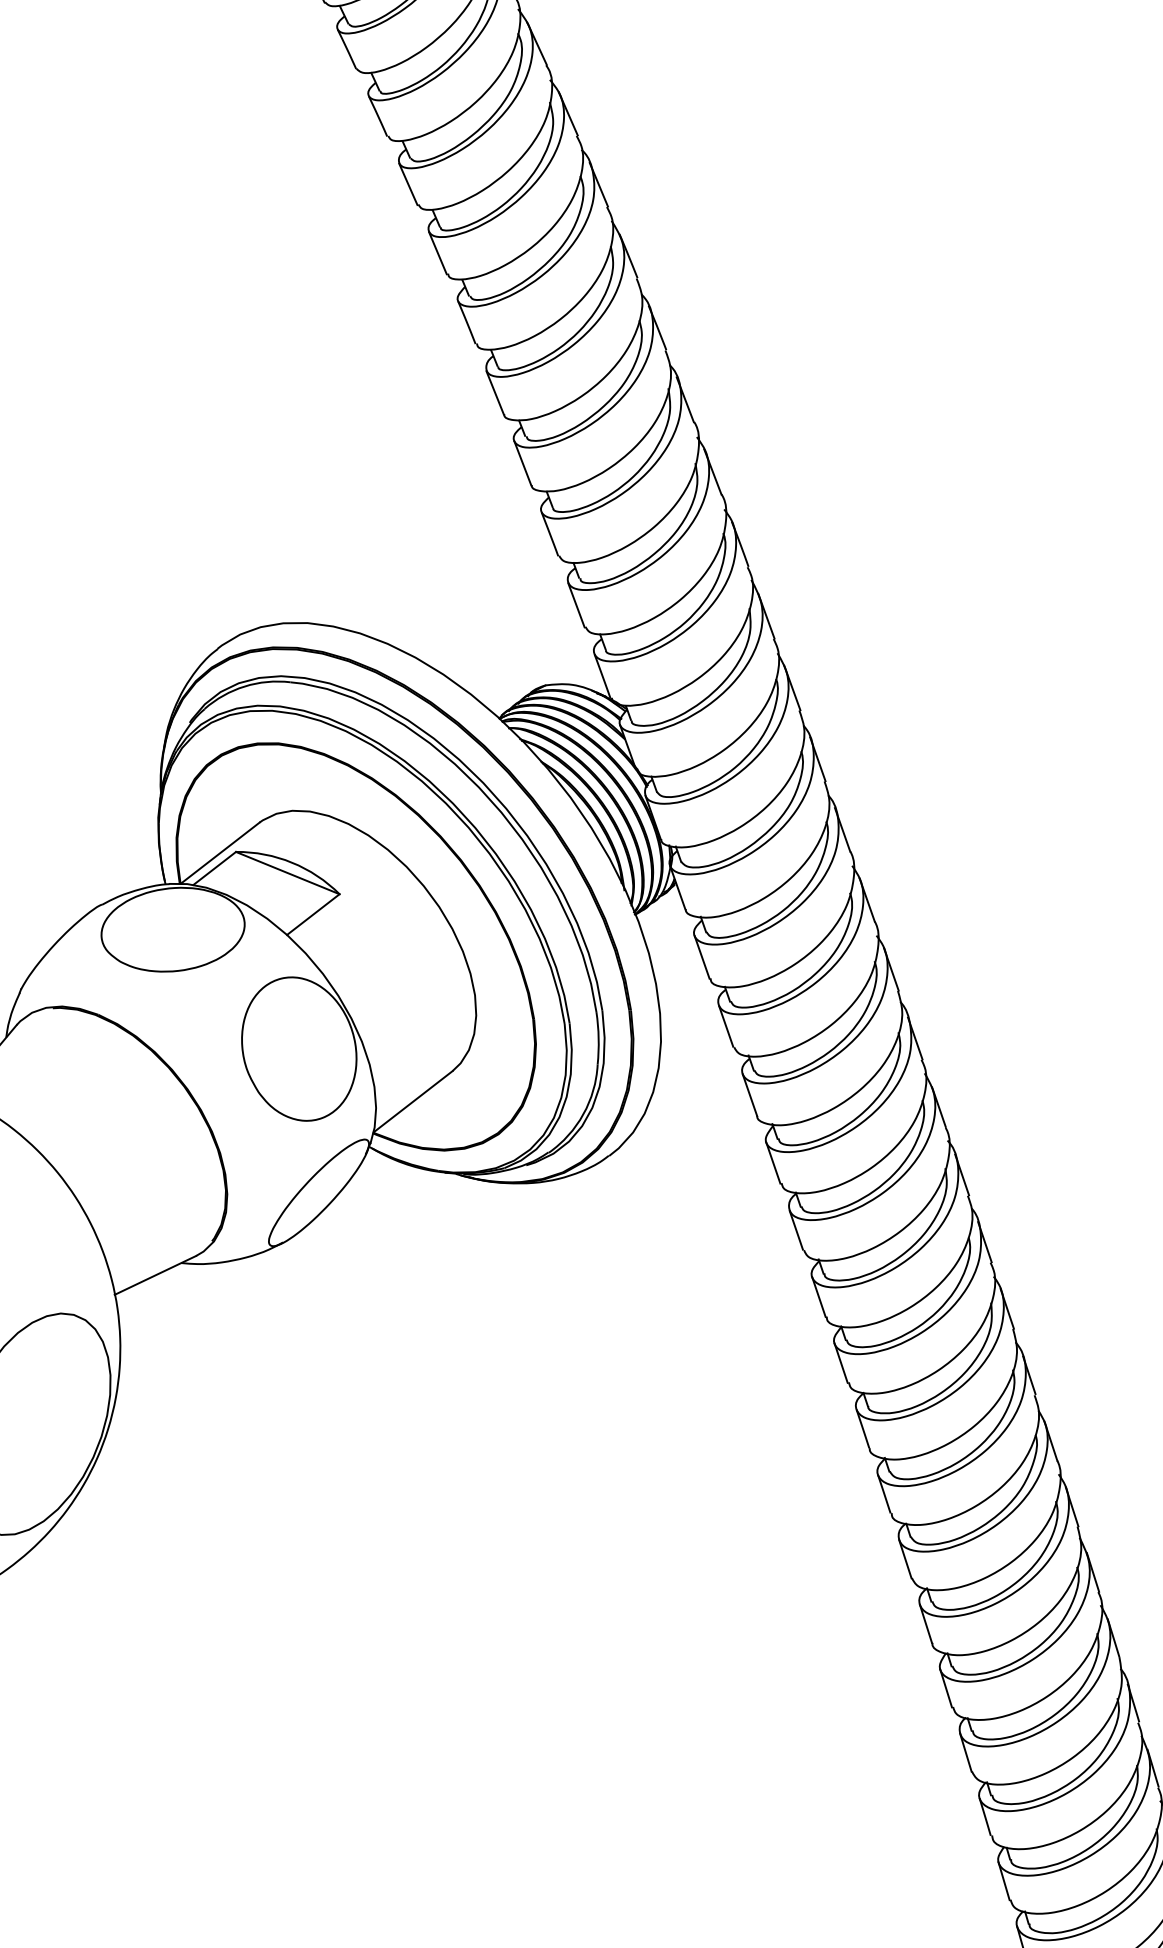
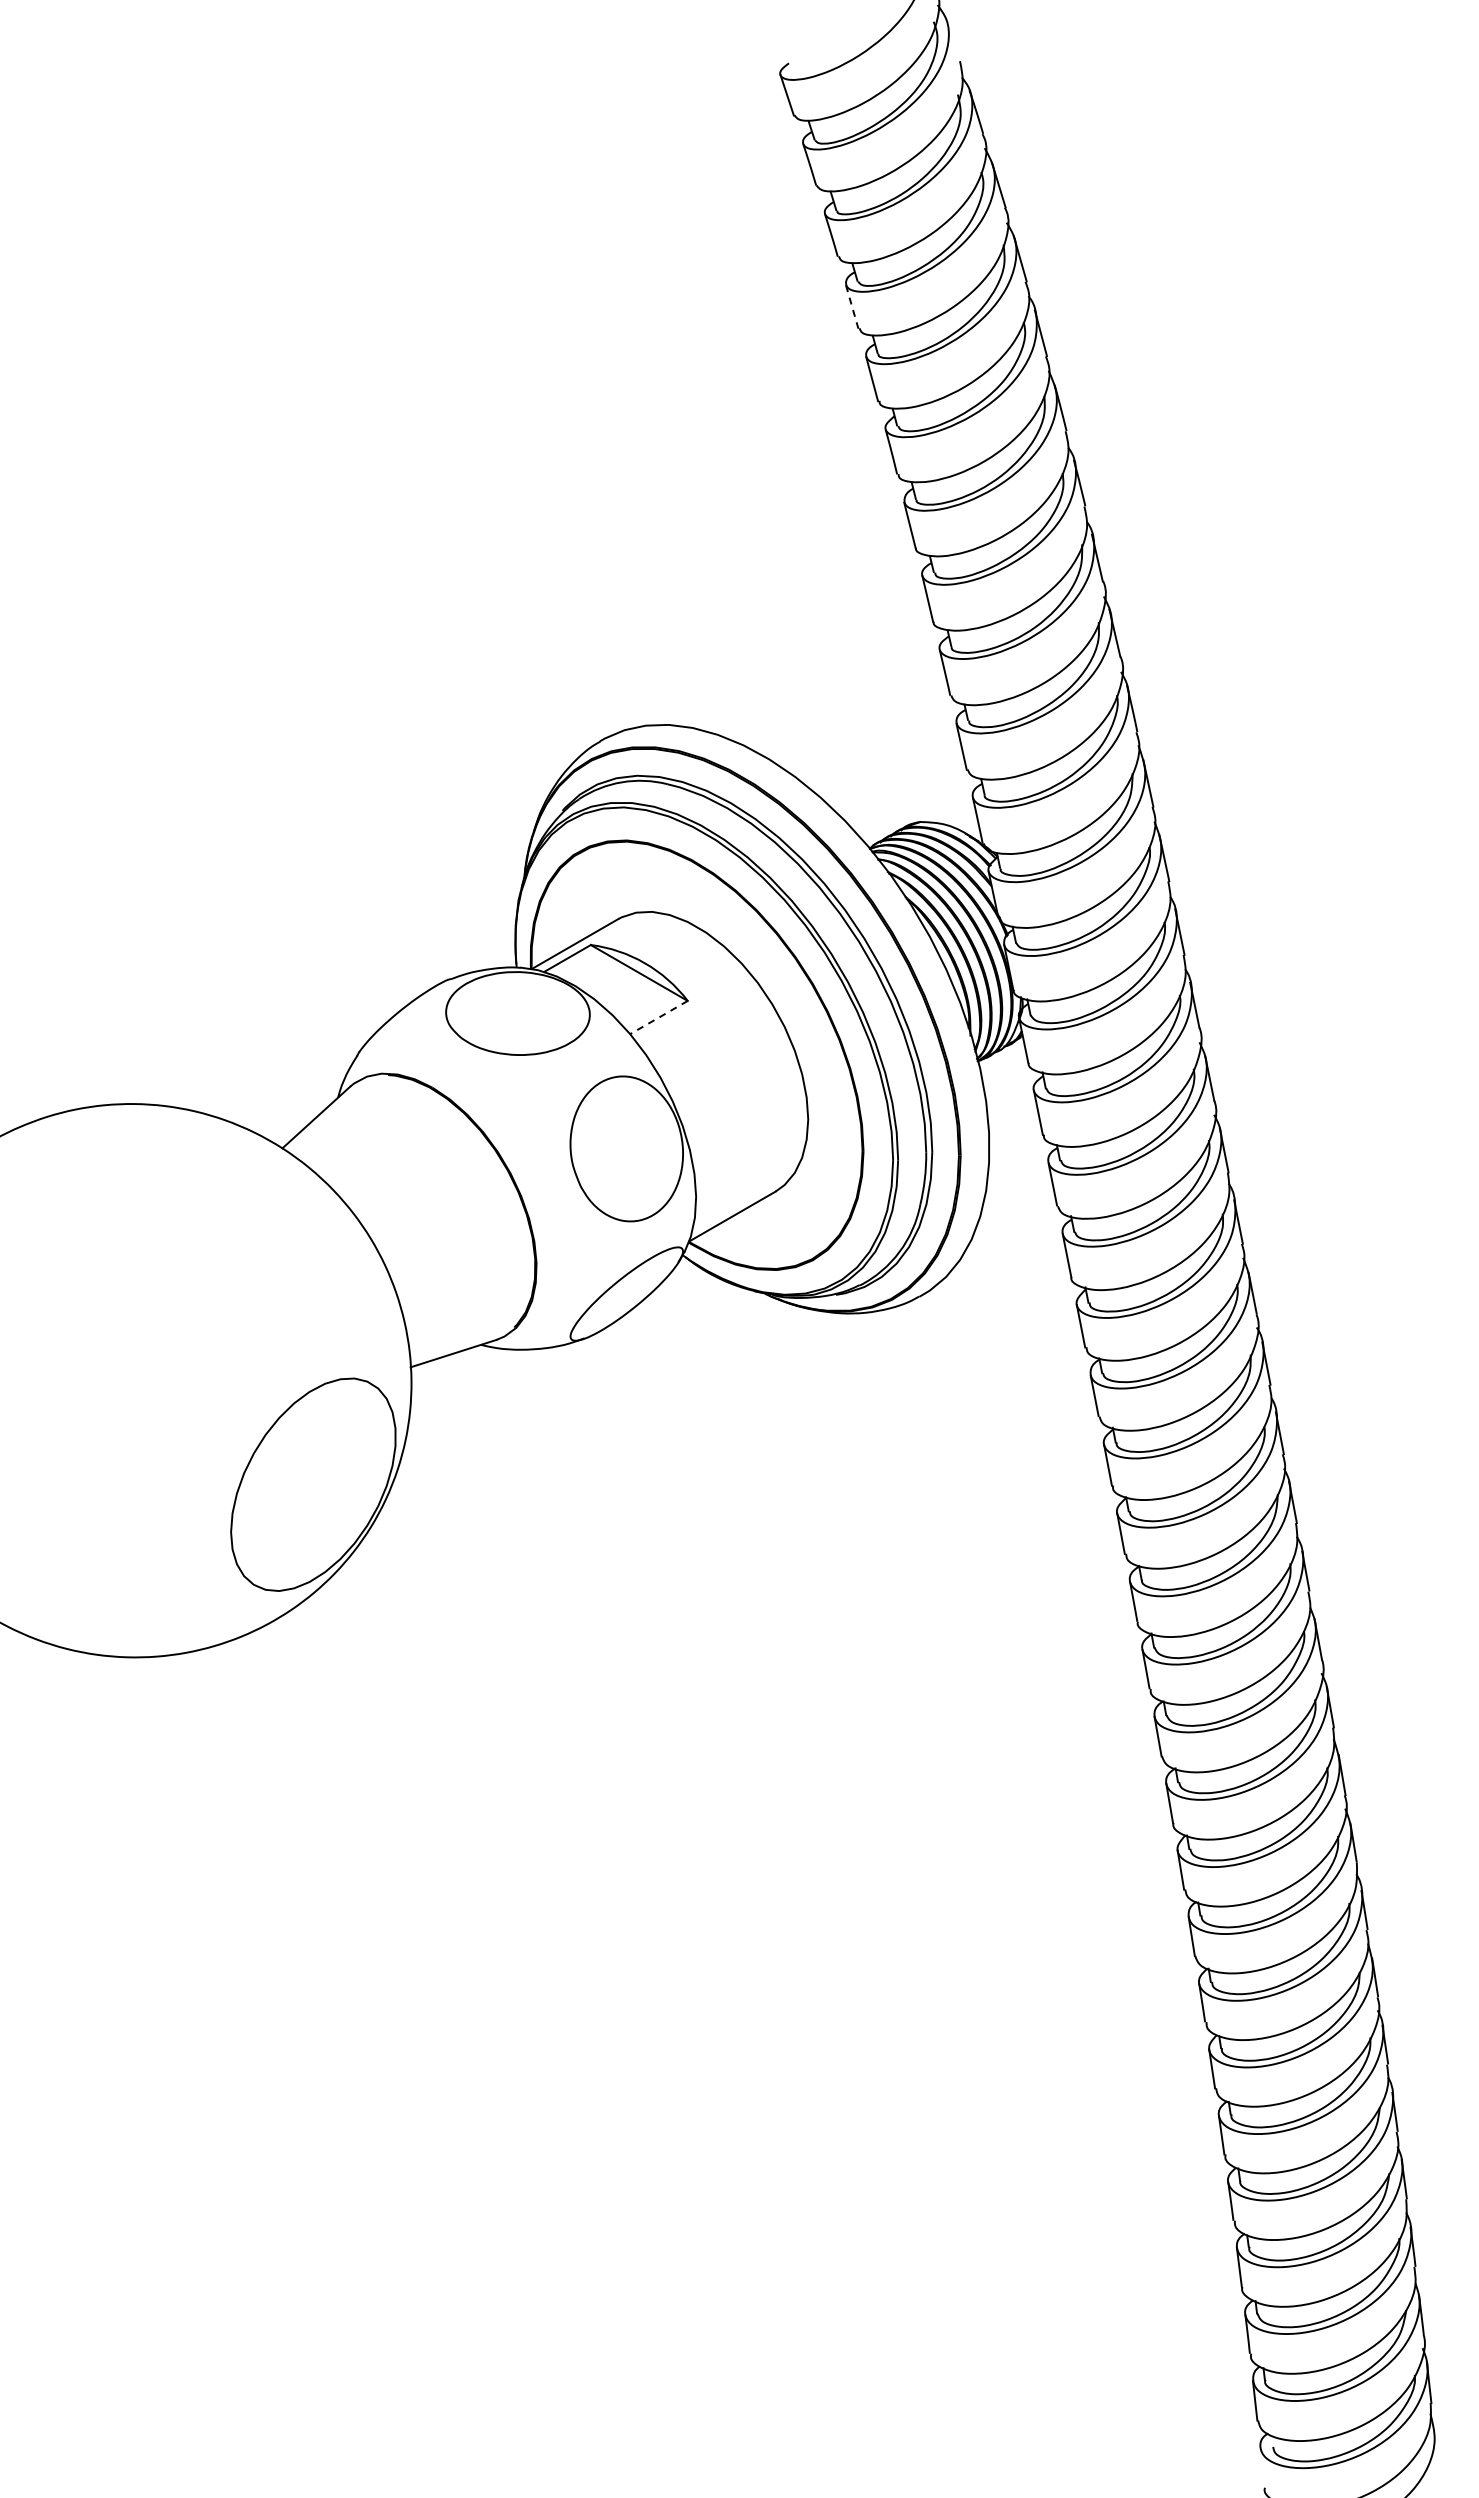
line: (408, 184) -> (852, 307), solid -> dashed
line: (312, 914) -> (658, 1017), solid -> dashed

